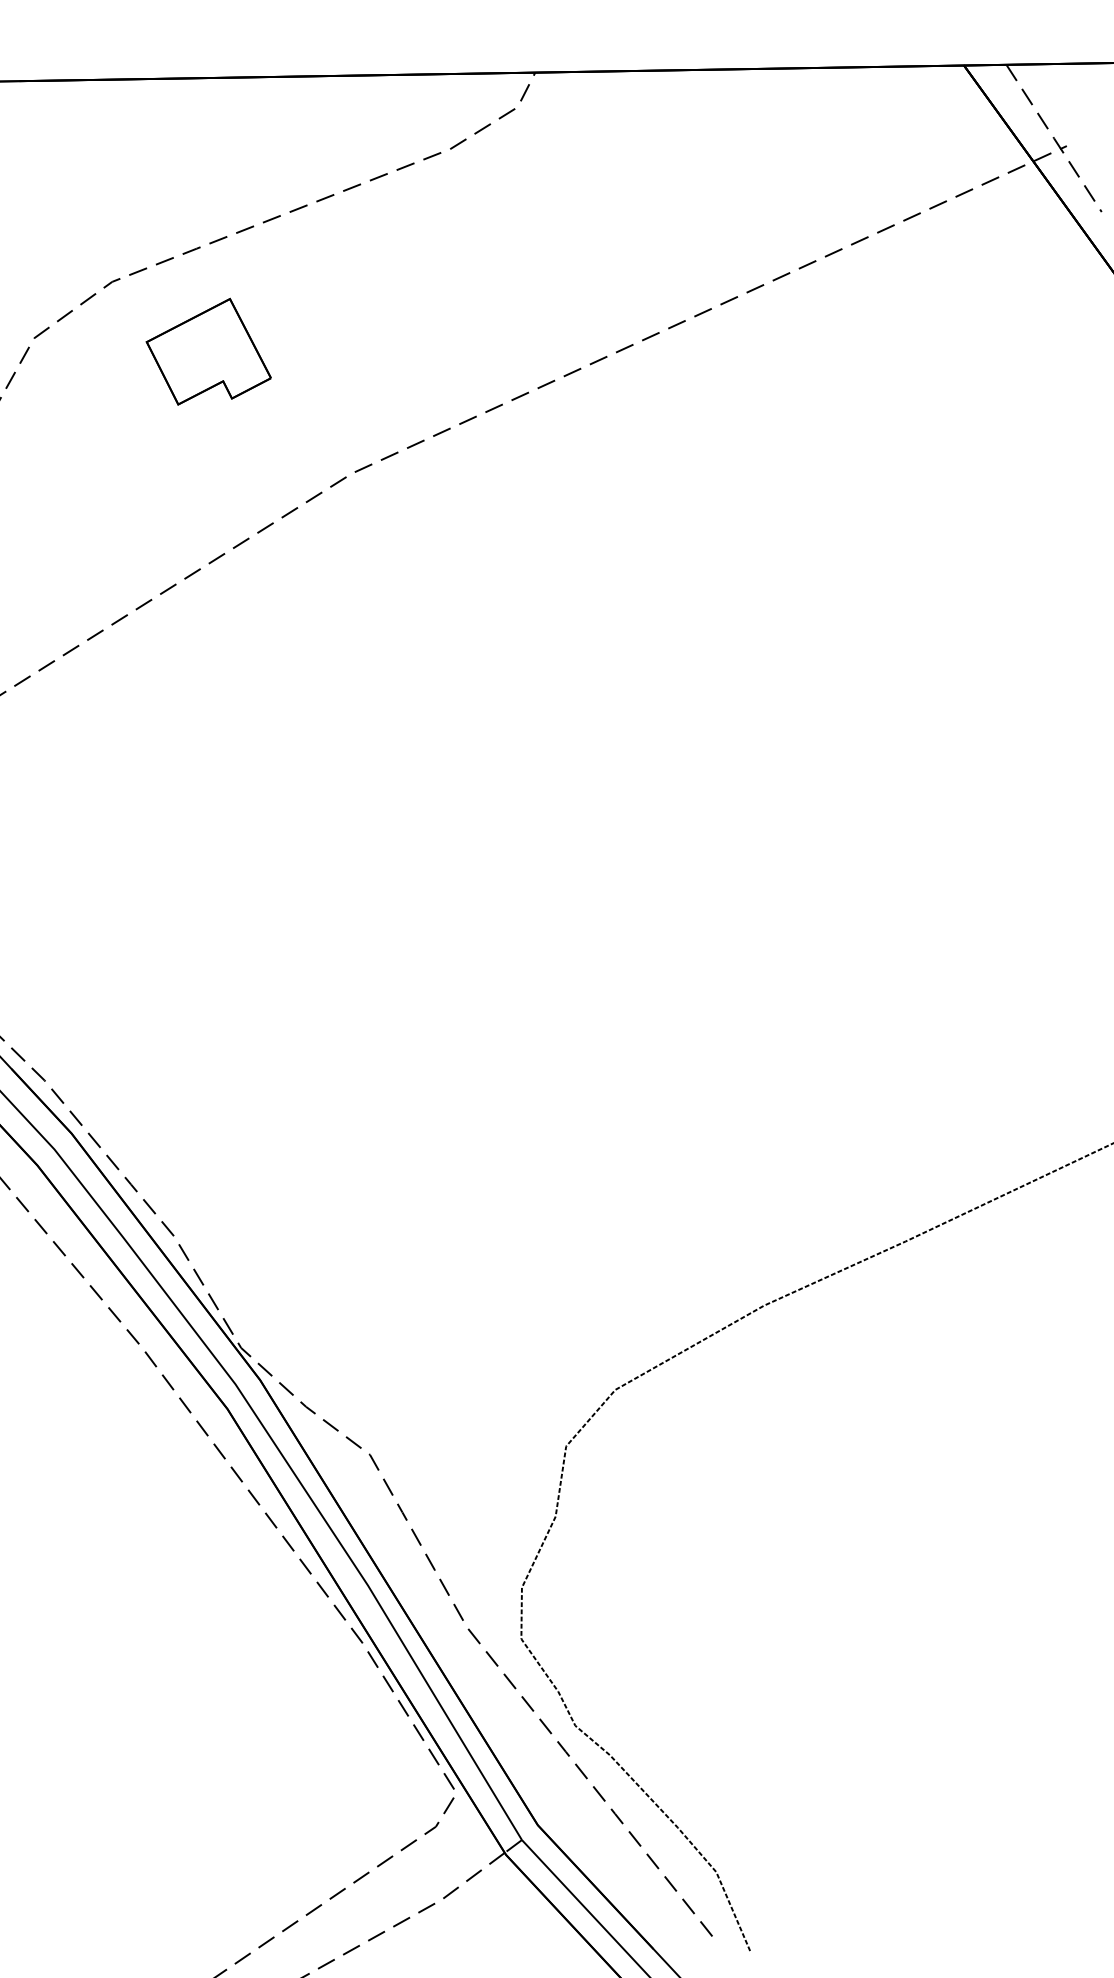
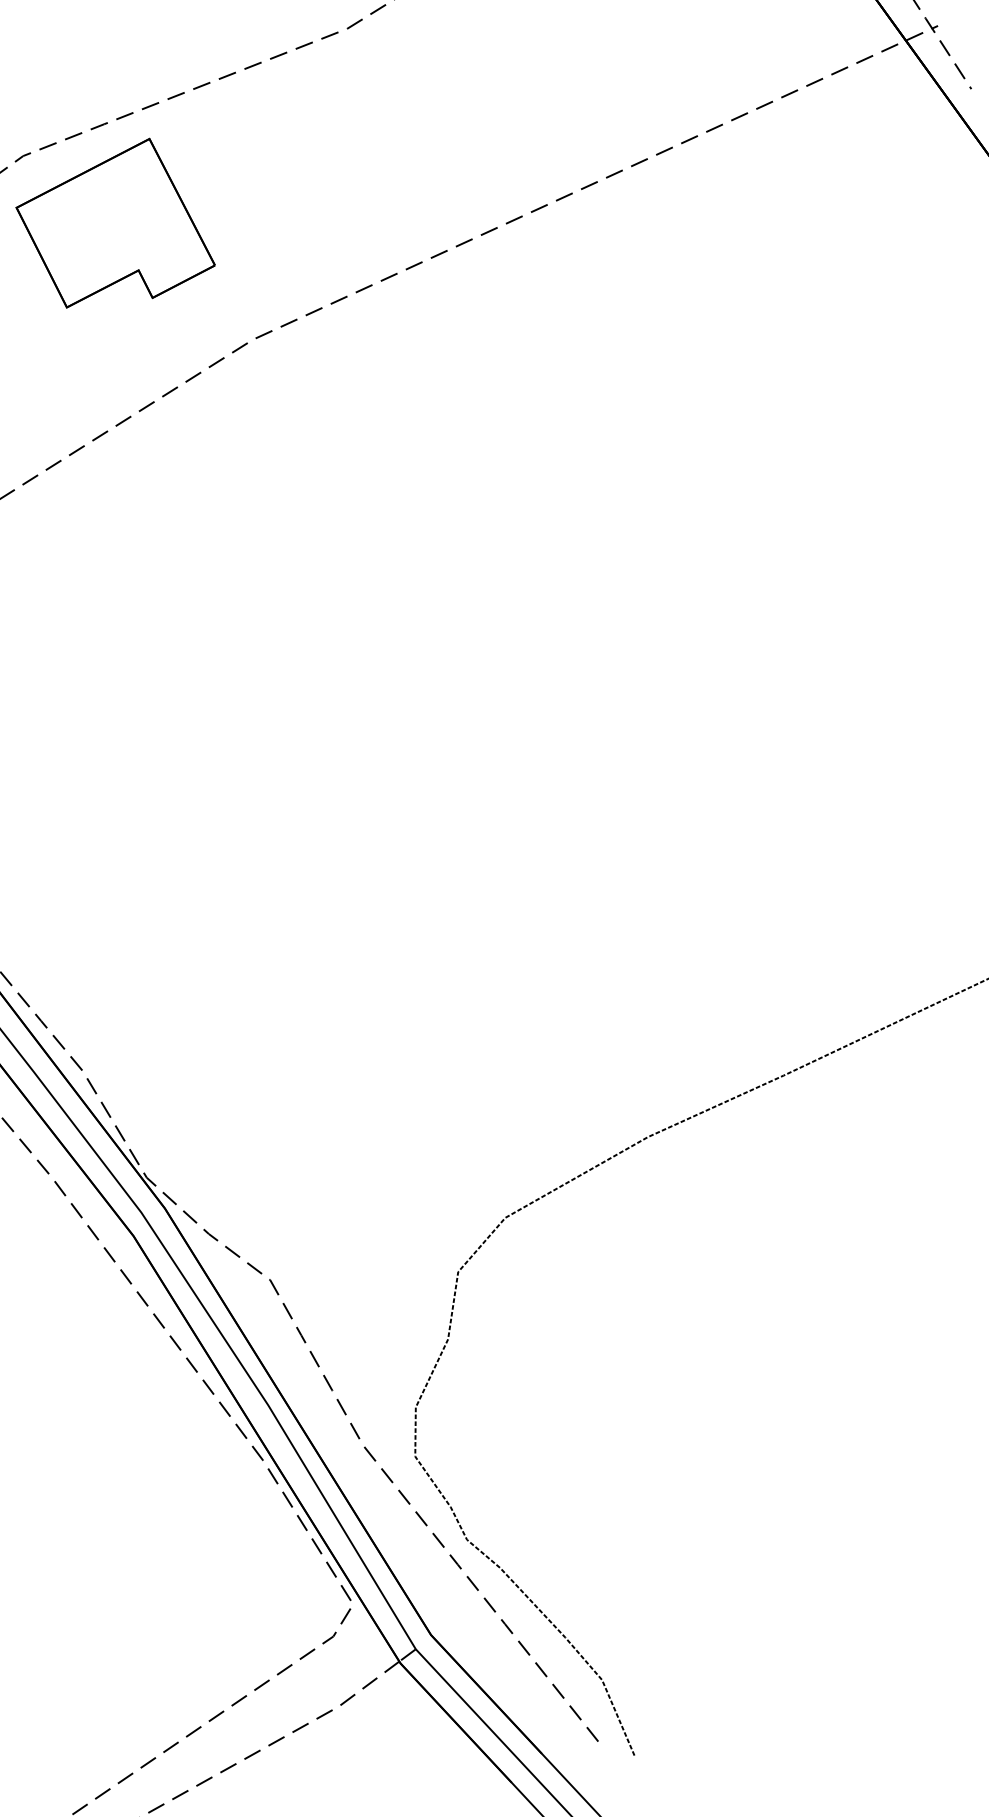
part: (208, 351) -> (115, 222), size x1.67

